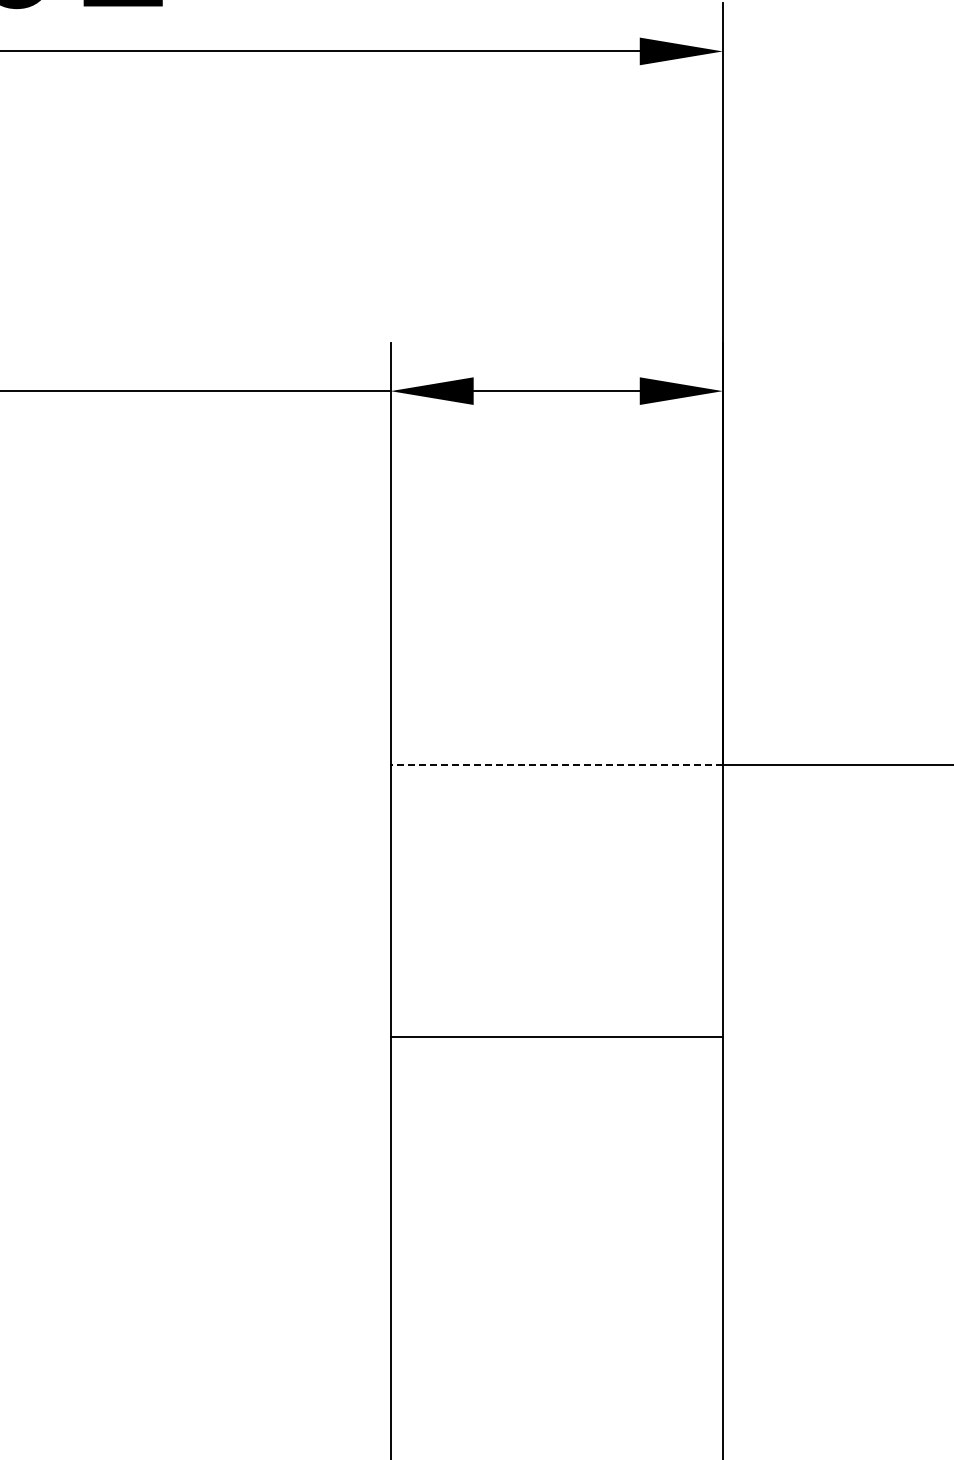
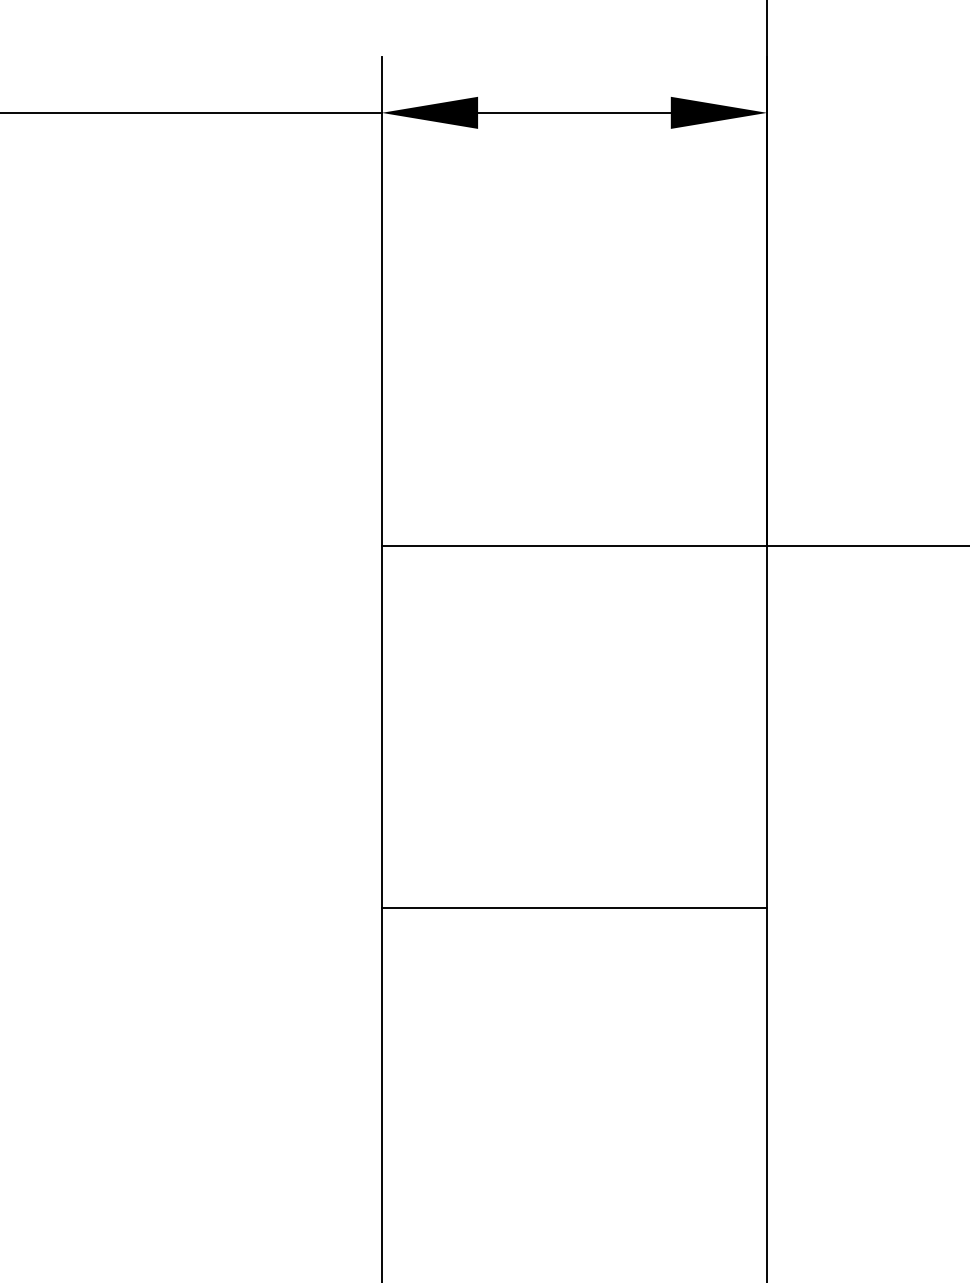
line: (556, 764) -> (574, 546), dashed -> solid
line: (556, 1037) -> (574, 908), moved

